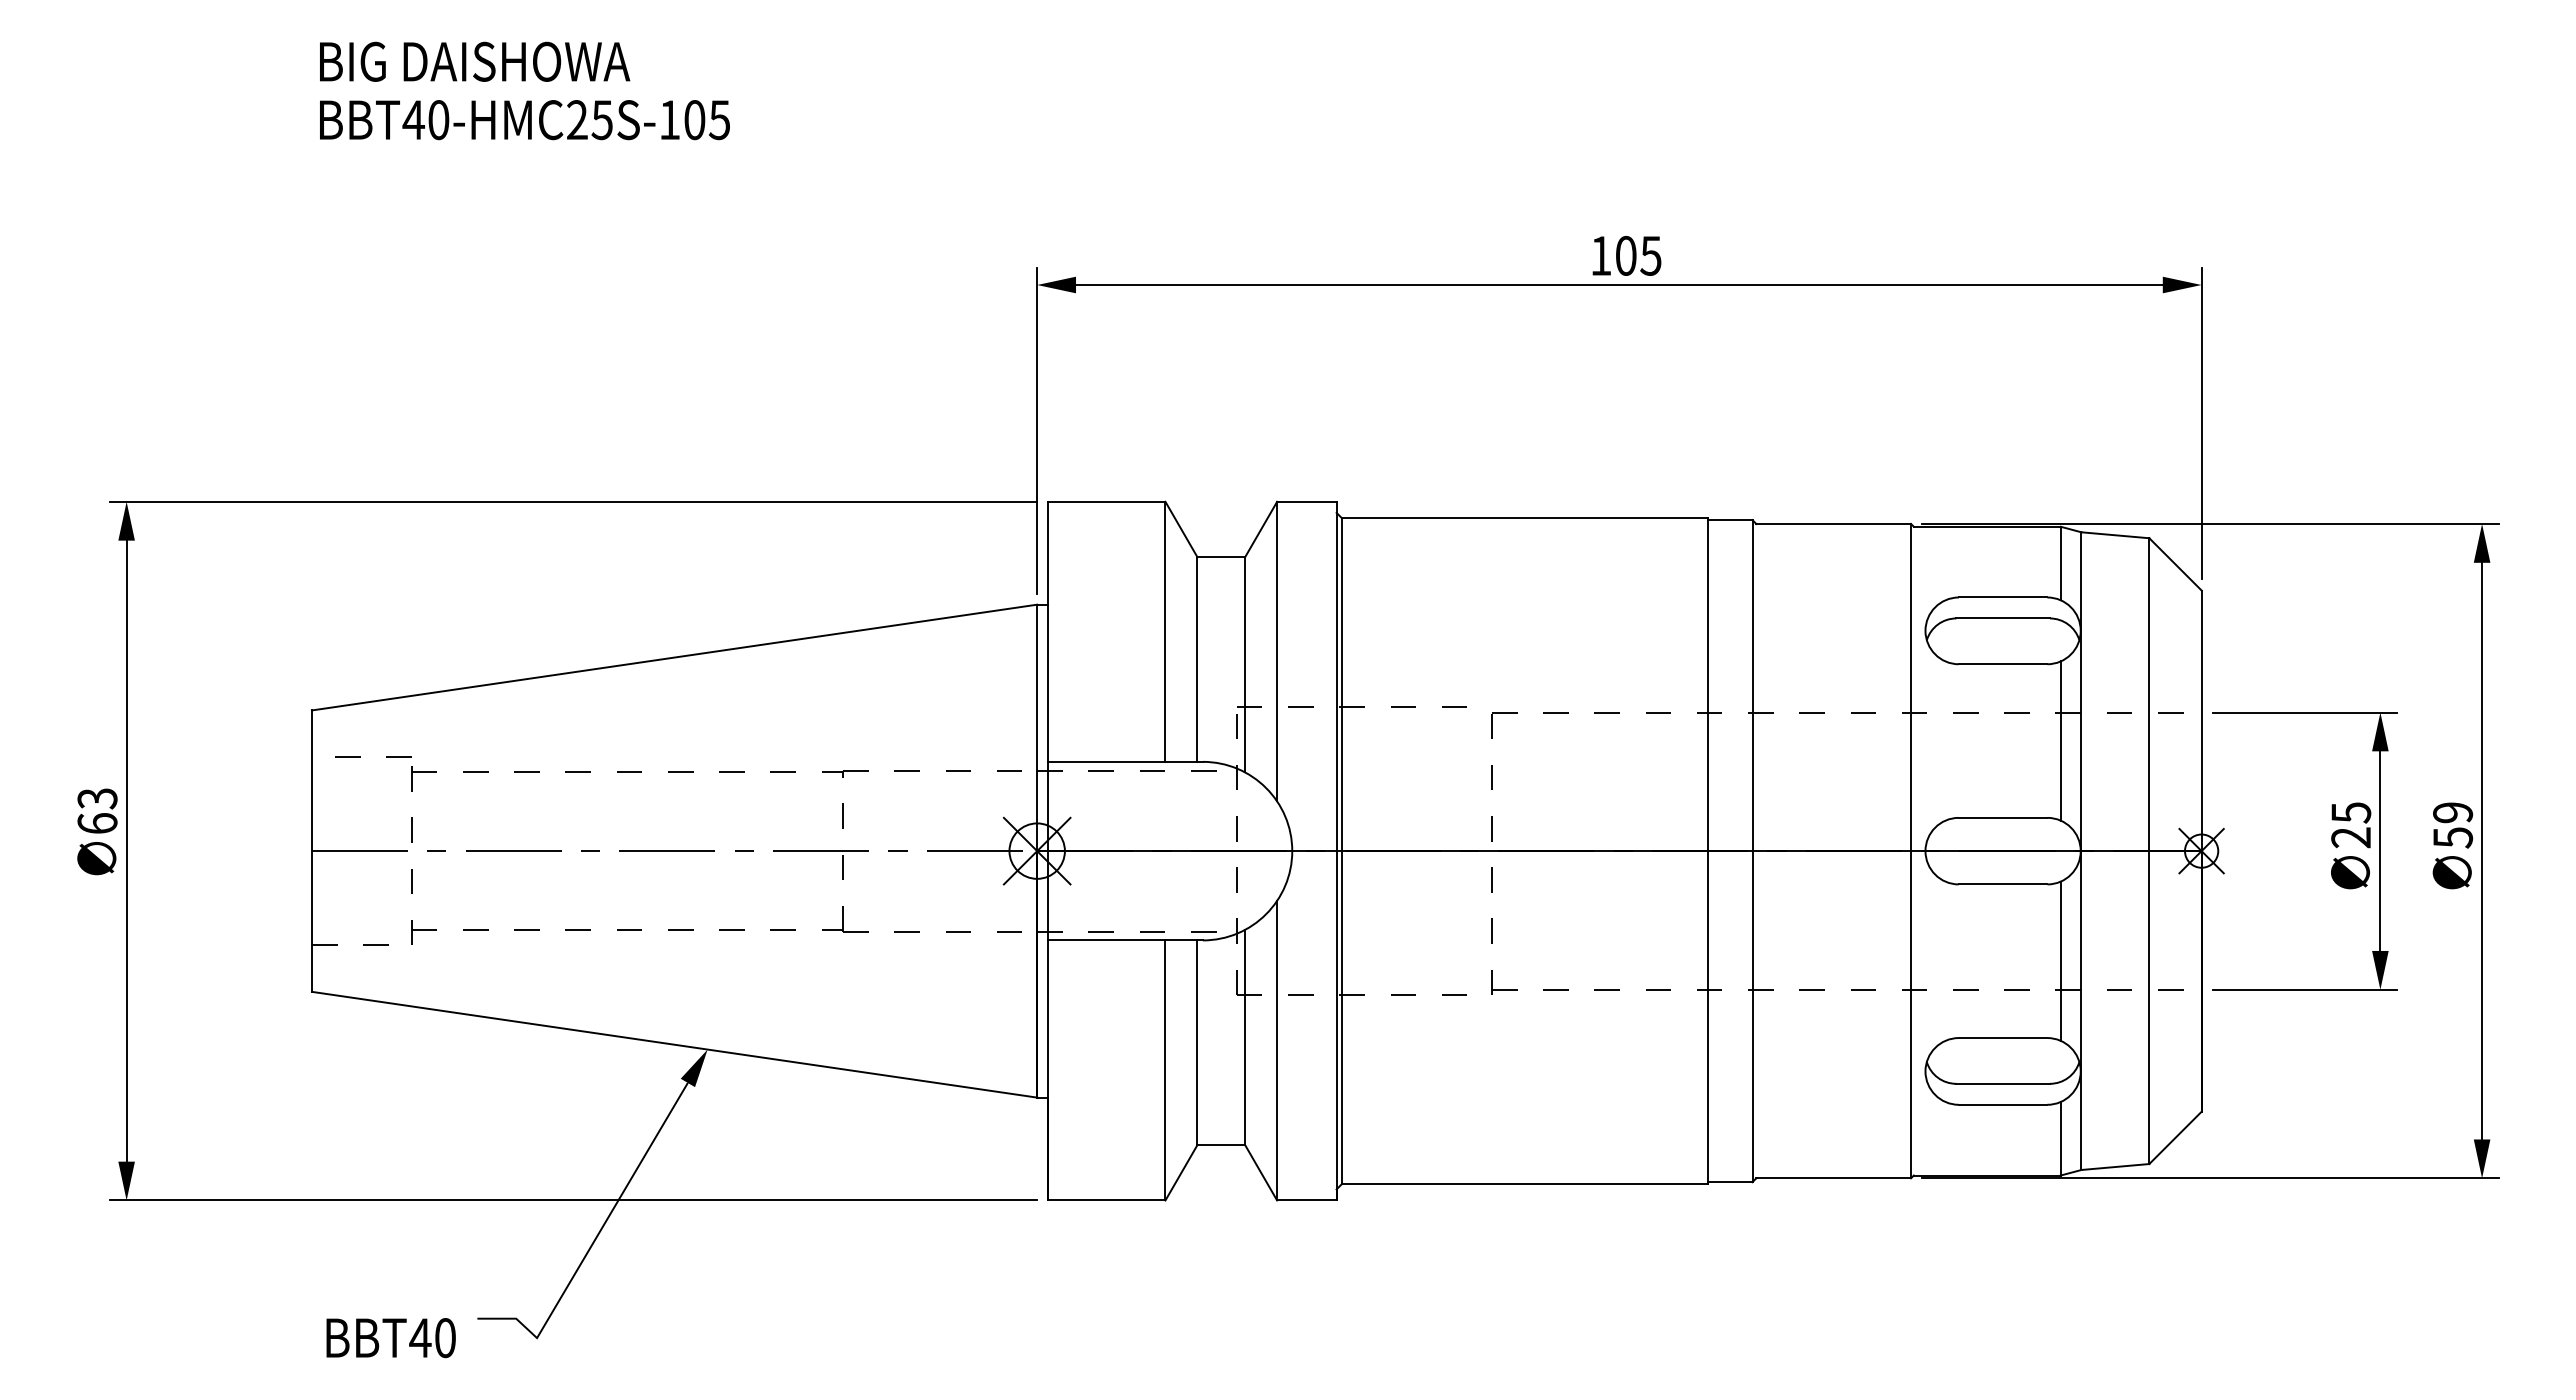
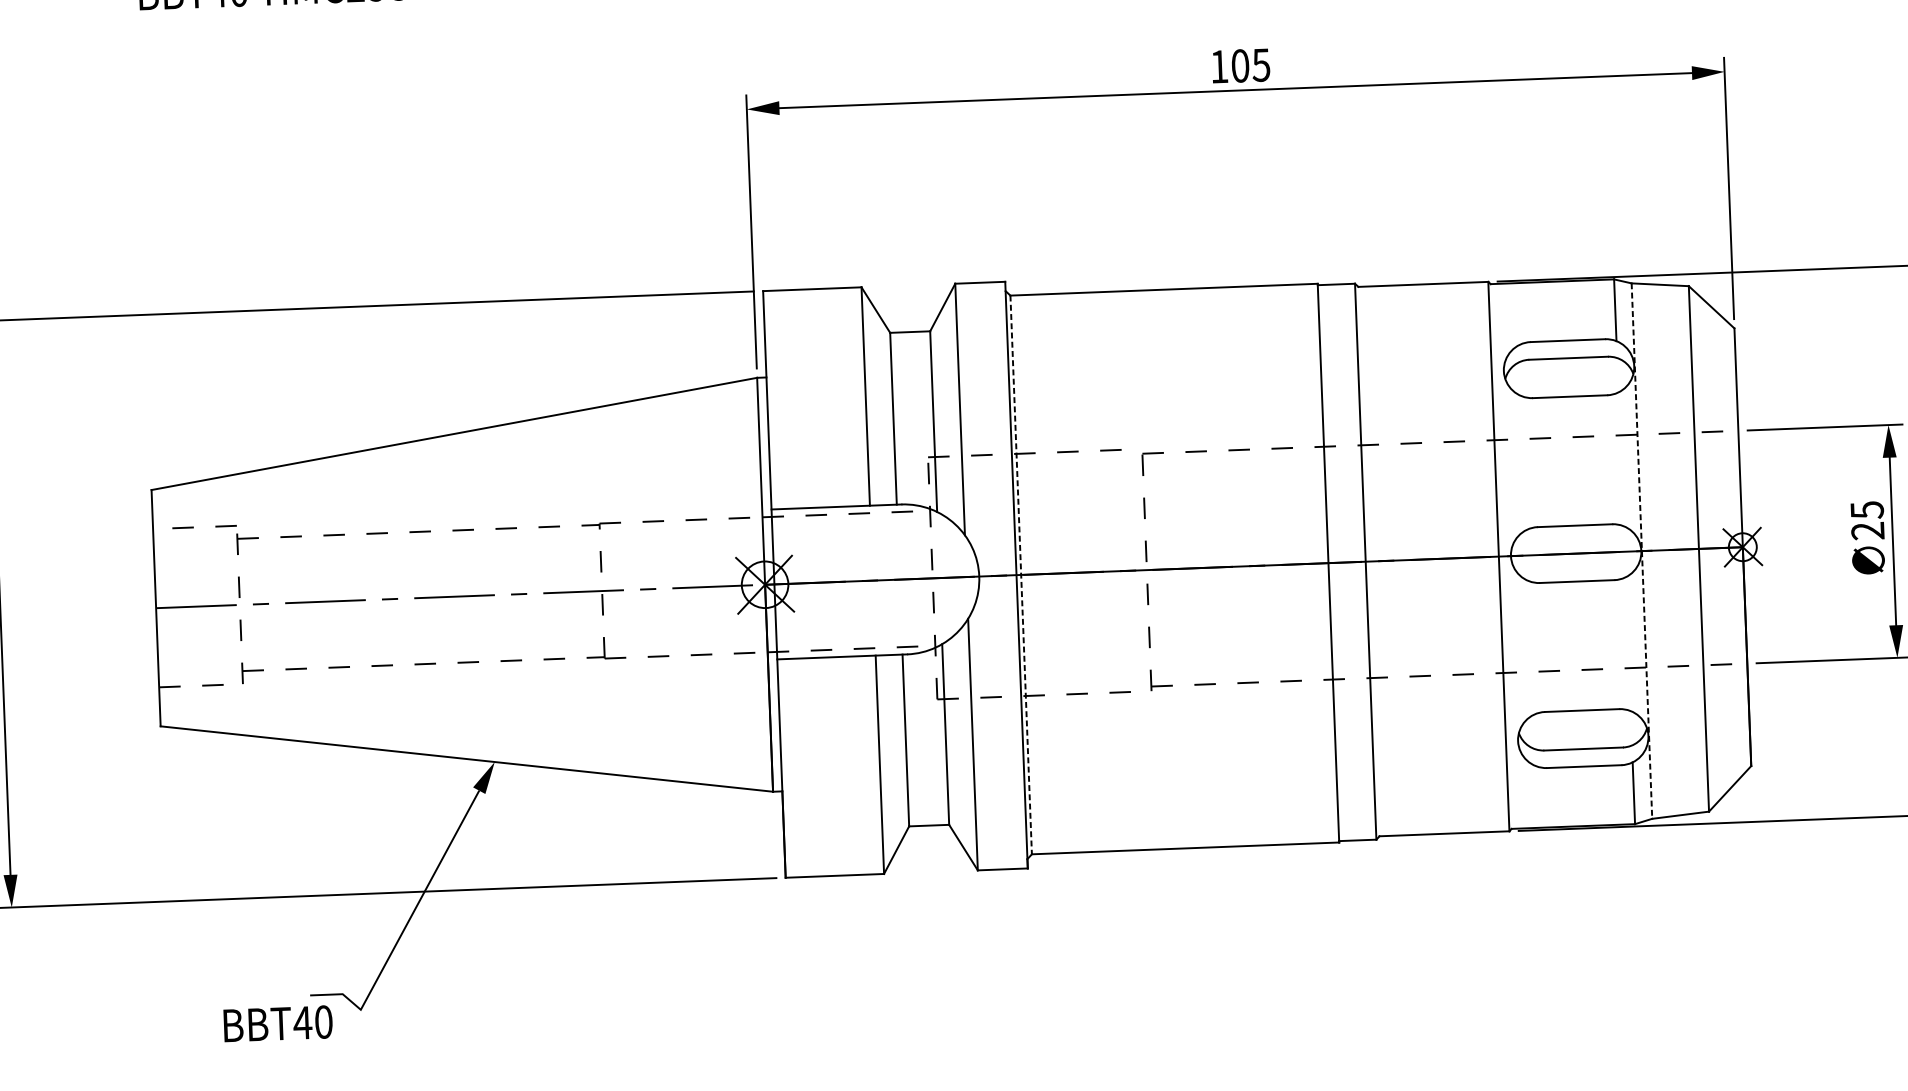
line: (2060, 740) -> (1620, 458), removed
line: (1342, 851) -> (1021, 575), solid -> dashed
line: (2081, 851) -> (1641, 551), solid -> dashed
line: (2060, 960) -> (1627, 643), removed
text: (390, 1338) -> (277, 1024), moved

